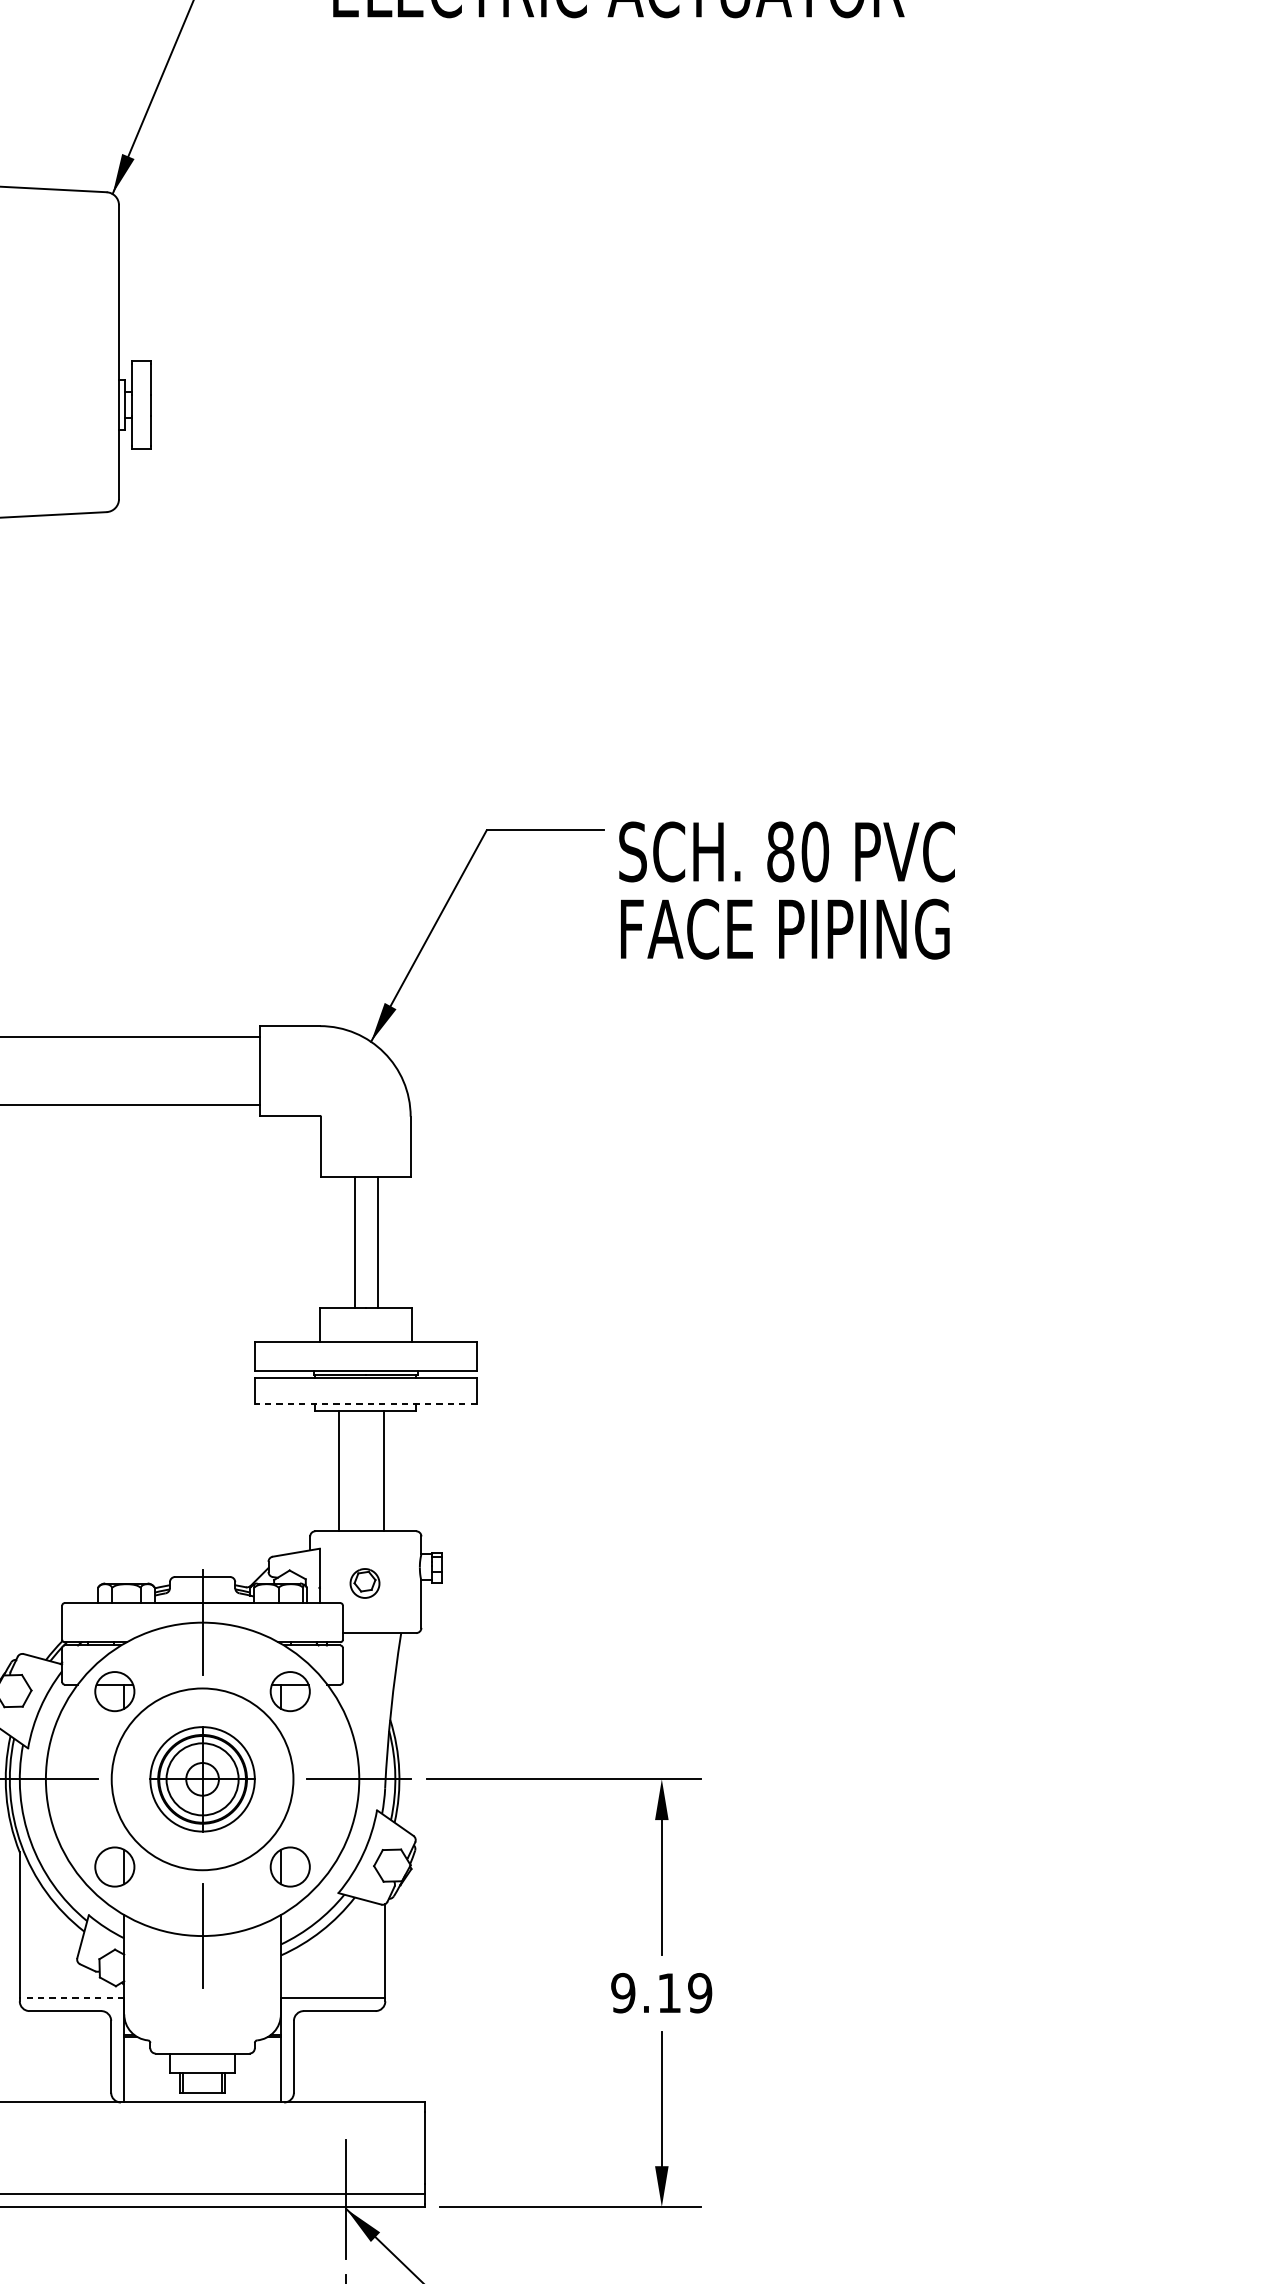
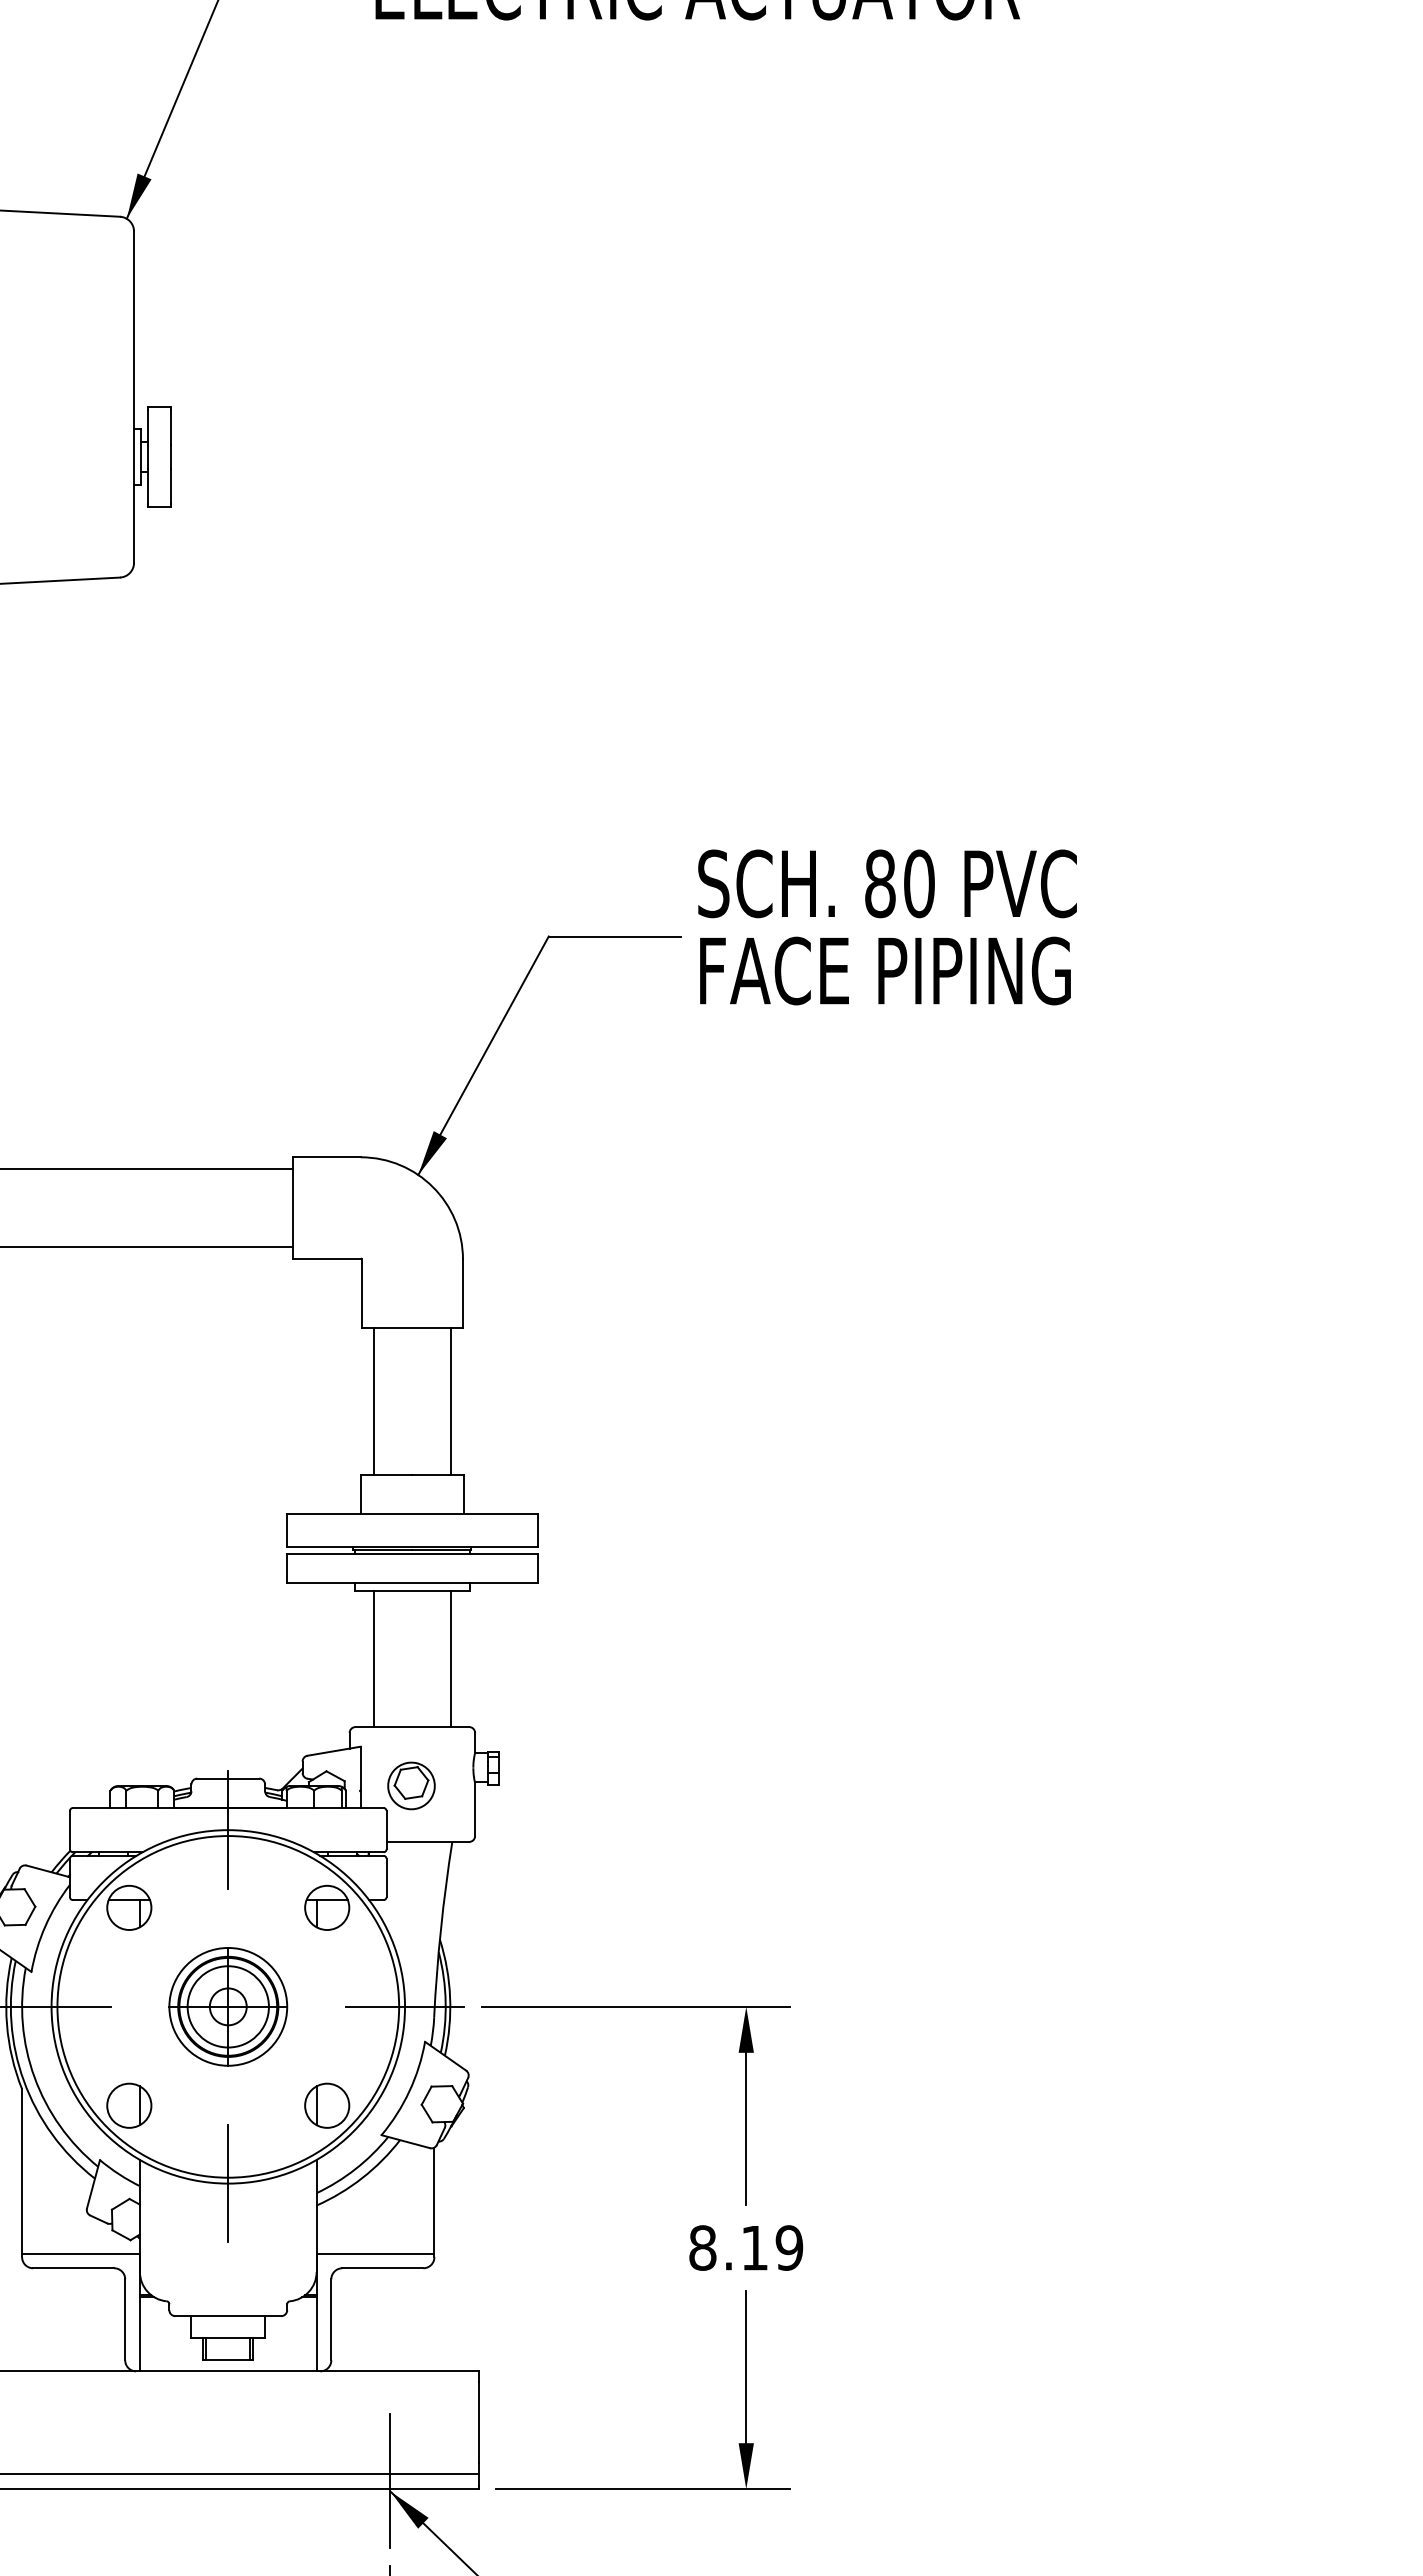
text: (787, 890) -> (887, 927), moved
line: (355, 1241) -> (451, 1400), moved
line: (378, 1241) -> (373, 1400), moved
line: (365, 1403) -> (411, 1583), dashed -> solid
line: (339, 1470) -> (451, 1658), moved
line: (383, 1470) -> (373, 1658), moved
part: (365, 1583) -> (411, 1785), size x1.43
circle: (202, 1779) -> (228, 2006), size x1.67
text: (623, 1992) -> (702, 2247), 9.19 -> 8.19
line: (72, 1998) -> (81, 2253), dashed -> solid

